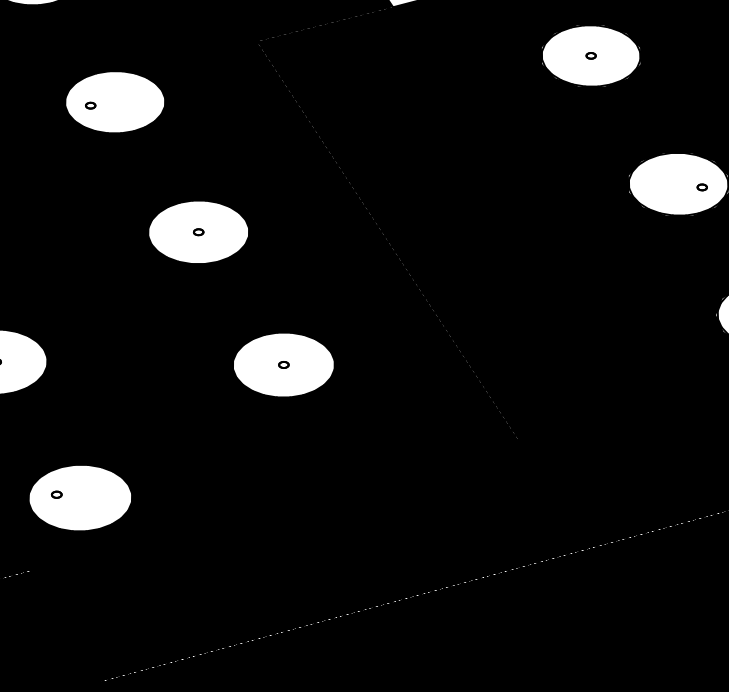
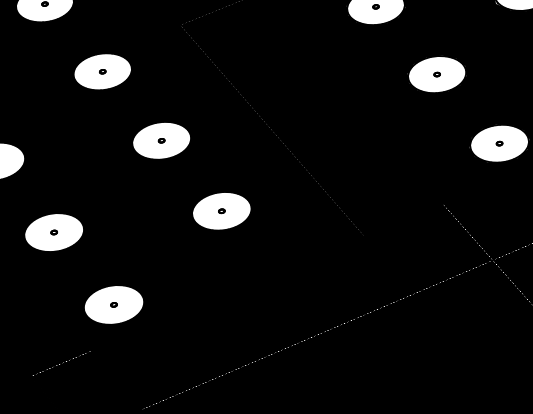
part: (90, 105) -> (102, 71), moved
part: (701, 187) -> (436, 74), moved
part: (55, 493) -> (113, 304), moved

